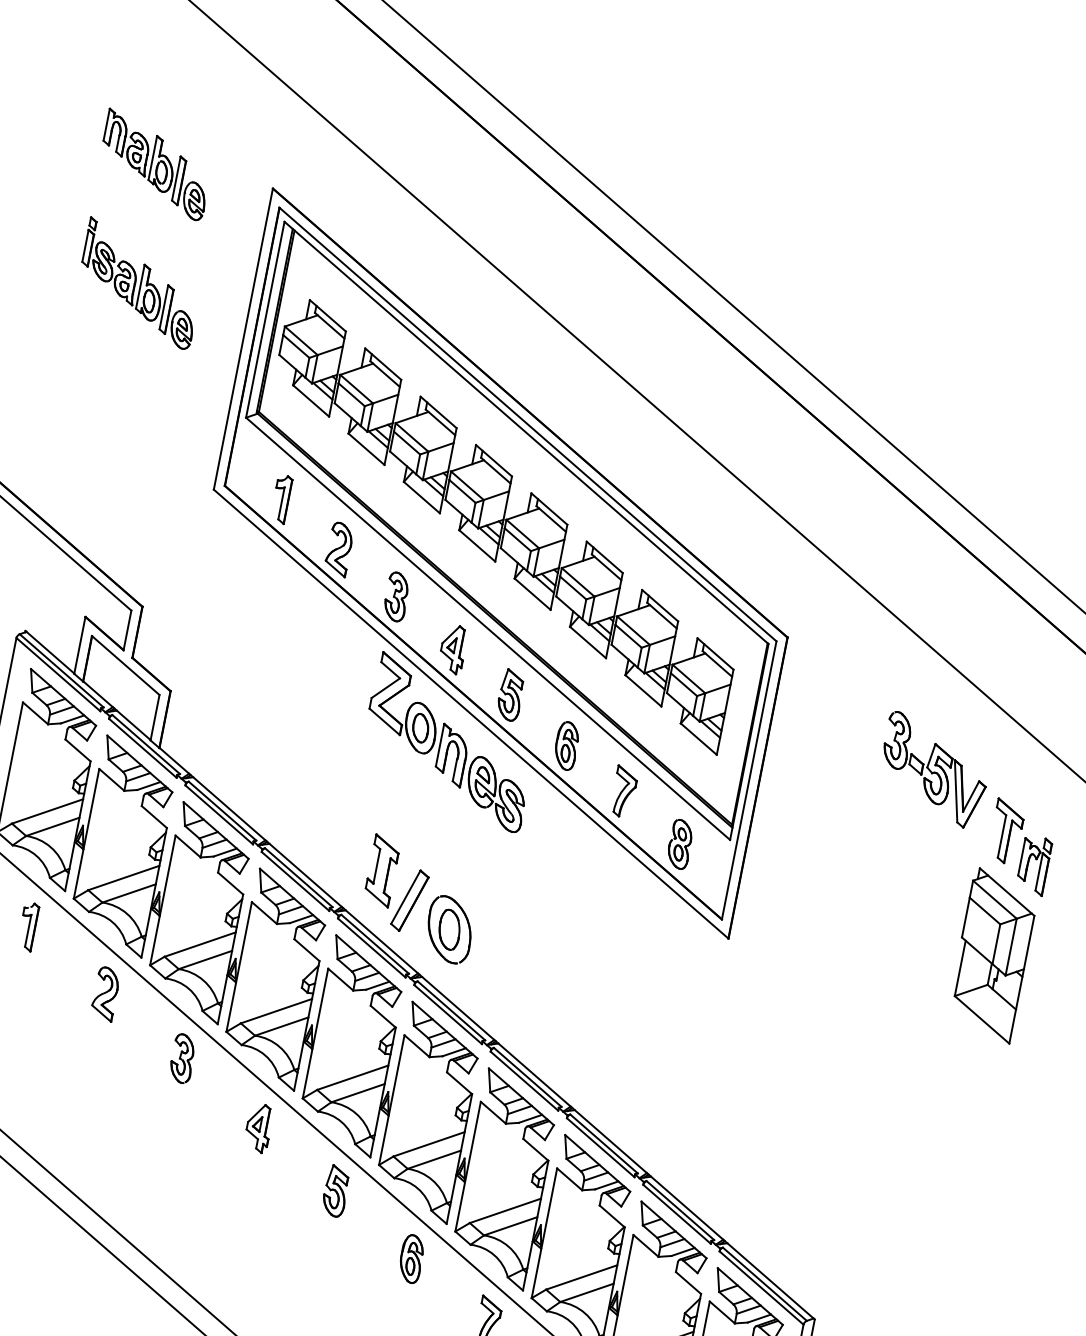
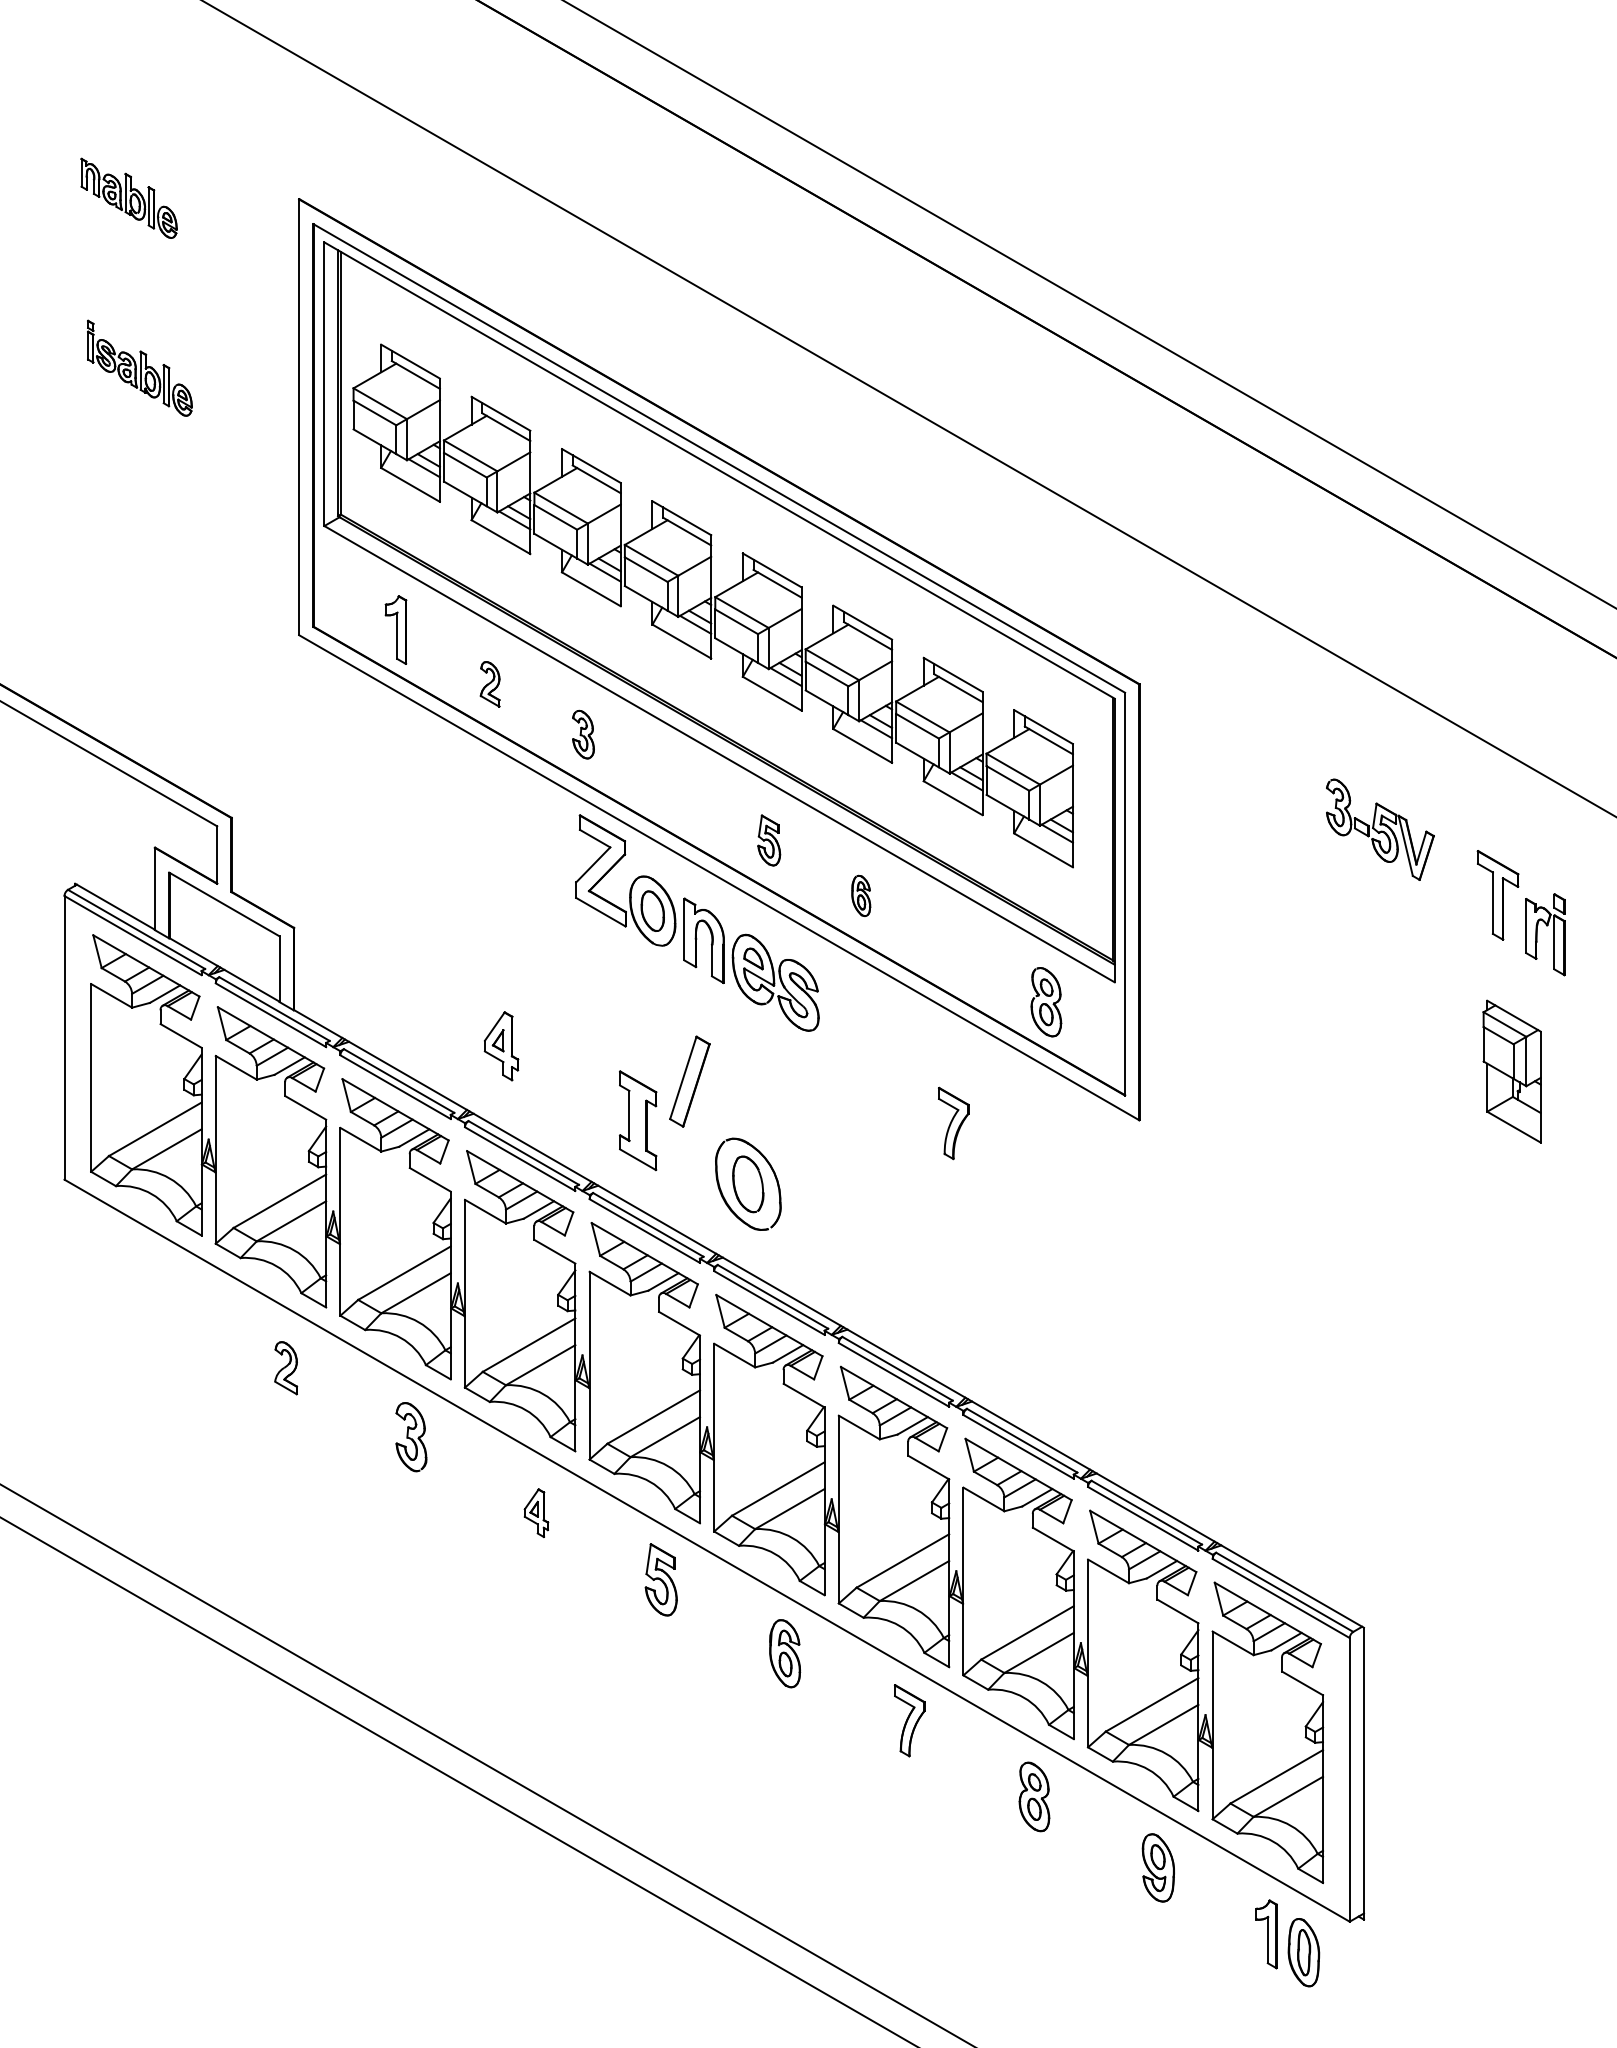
part: (155, 164) -> (128, 198), size x0.6
part: (139, 283) -> (139, 368), size x0.6
part: (338, 549) -> (489, 684), size x0.6
part: (396, 596) -> (583, 734), size x0.7
part: (453, 649) -> (501, 1046), moved
part: (510, 695) -> (768, 840), size x0.7
part: (566, 745) -> (861, 895), size x0.6
part: (934, 770) -> (1380, 829), size x0.7
part: (623, 791) -> (953, 1123), moved
part: (409, 900) -> (689, 1081), moved
part: (27, 926) -> (159, 1295), removed
part: (992, 955) -> (1511, 1071), size x0.6
part: (105, 994) -> (285, 1368), size x0.7
part: (258, 1128) -> (536, 1513), size x0.7

